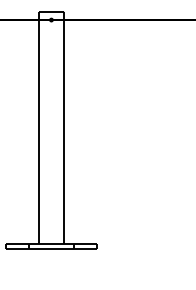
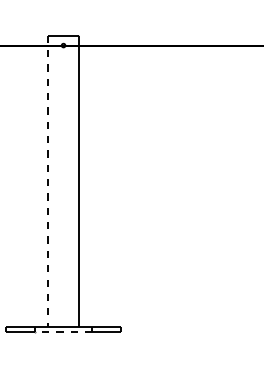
line: (39, 128) -> (48, 181), solid -> dashed
line: (51, 248) -> (63, 332), solid -> dashed

